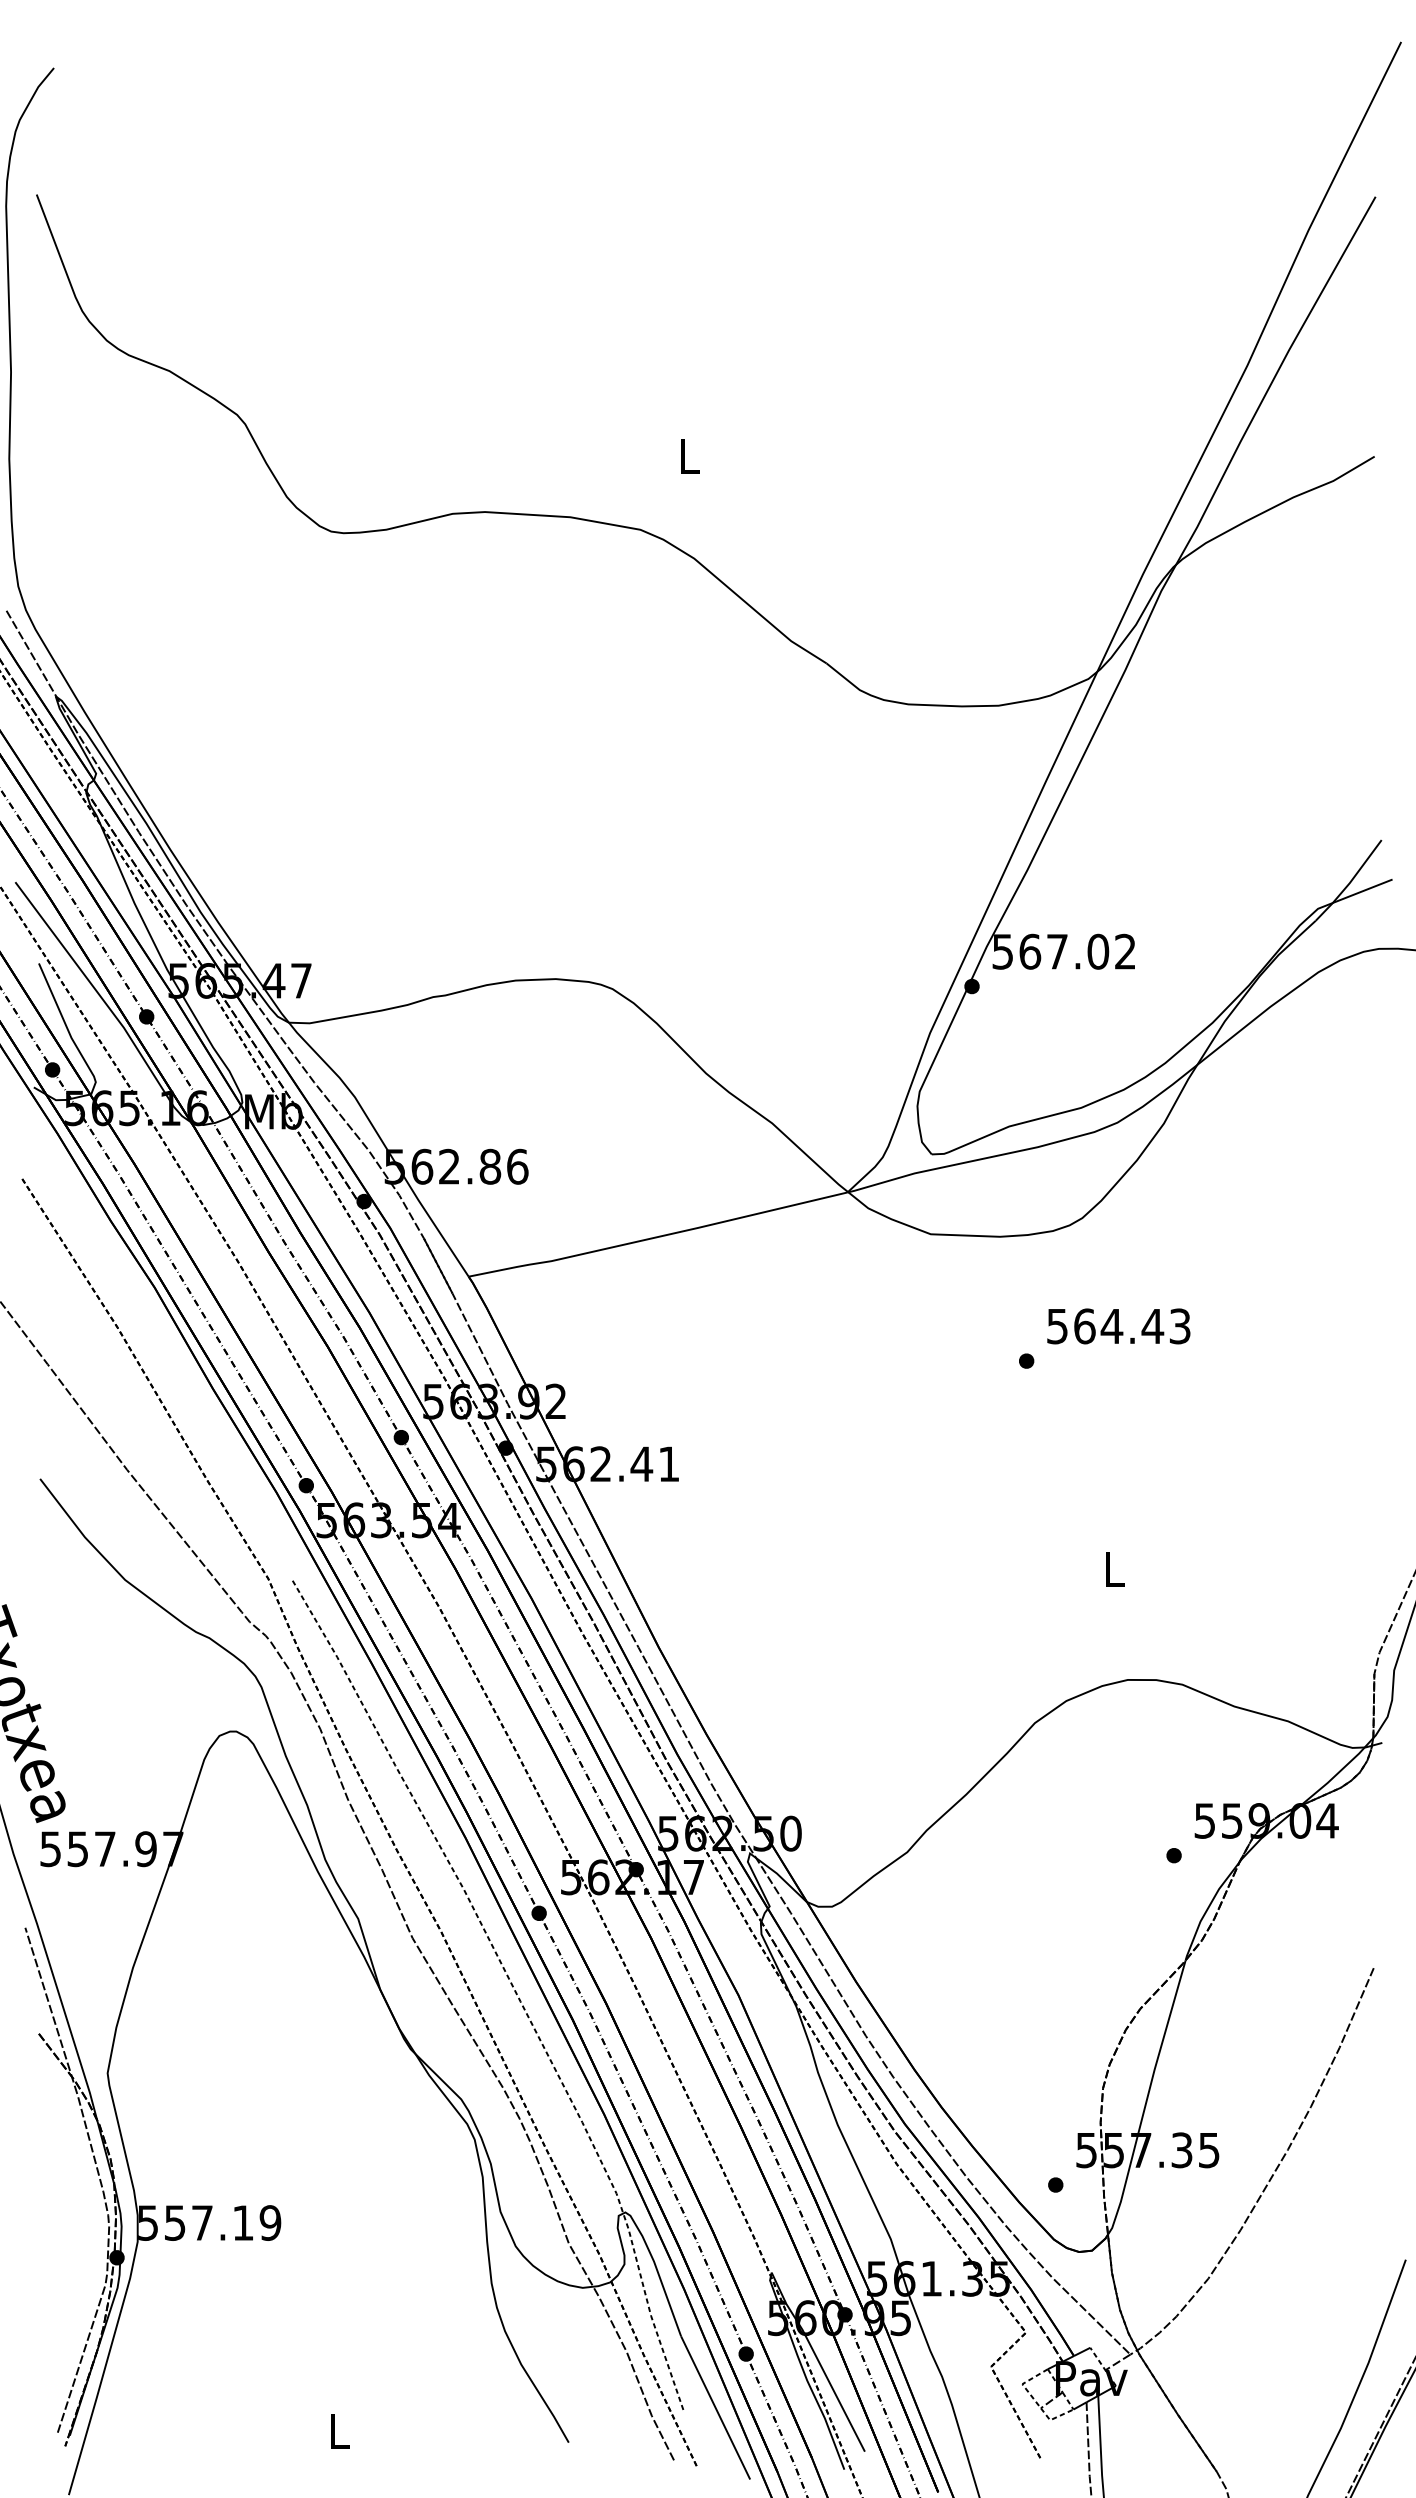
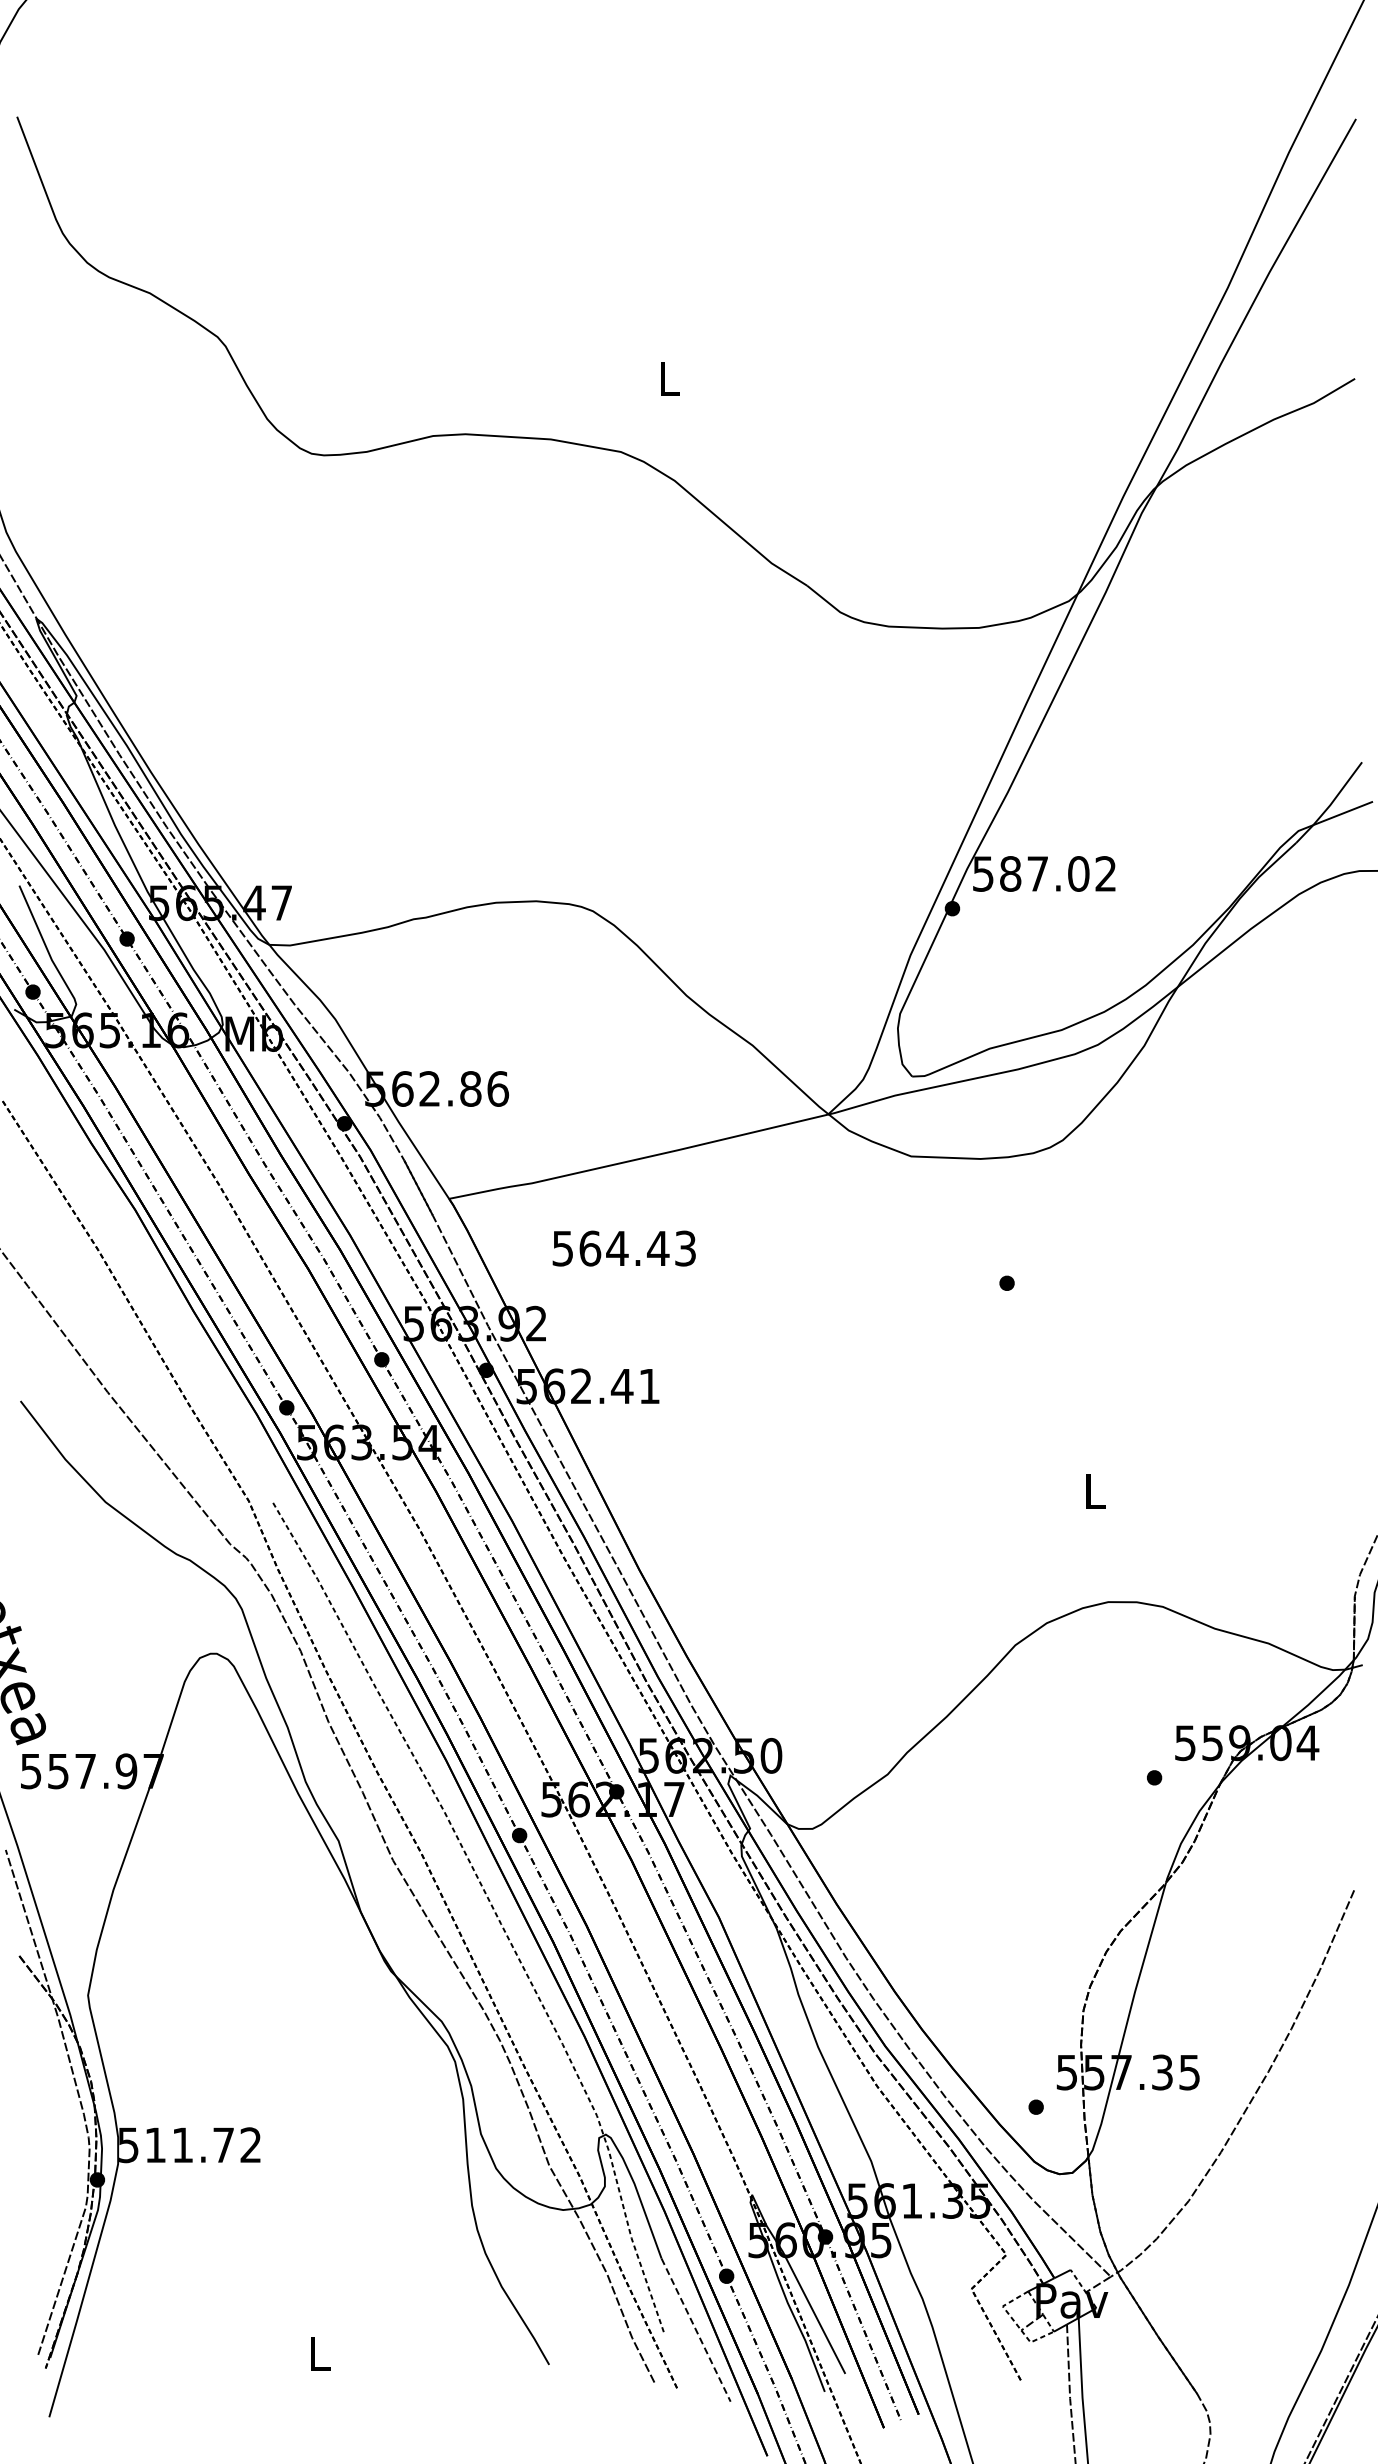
text: (1030, 951) -> (1010, 873), 567.02 -> 587.02
text: (1118, 1326) -> (623, 1248), moved
text: (223, 2222) -> (203, 2144), 557.19 -> 511.72
line: (715, 2408) -> (695, 2330), solid -> dashed

